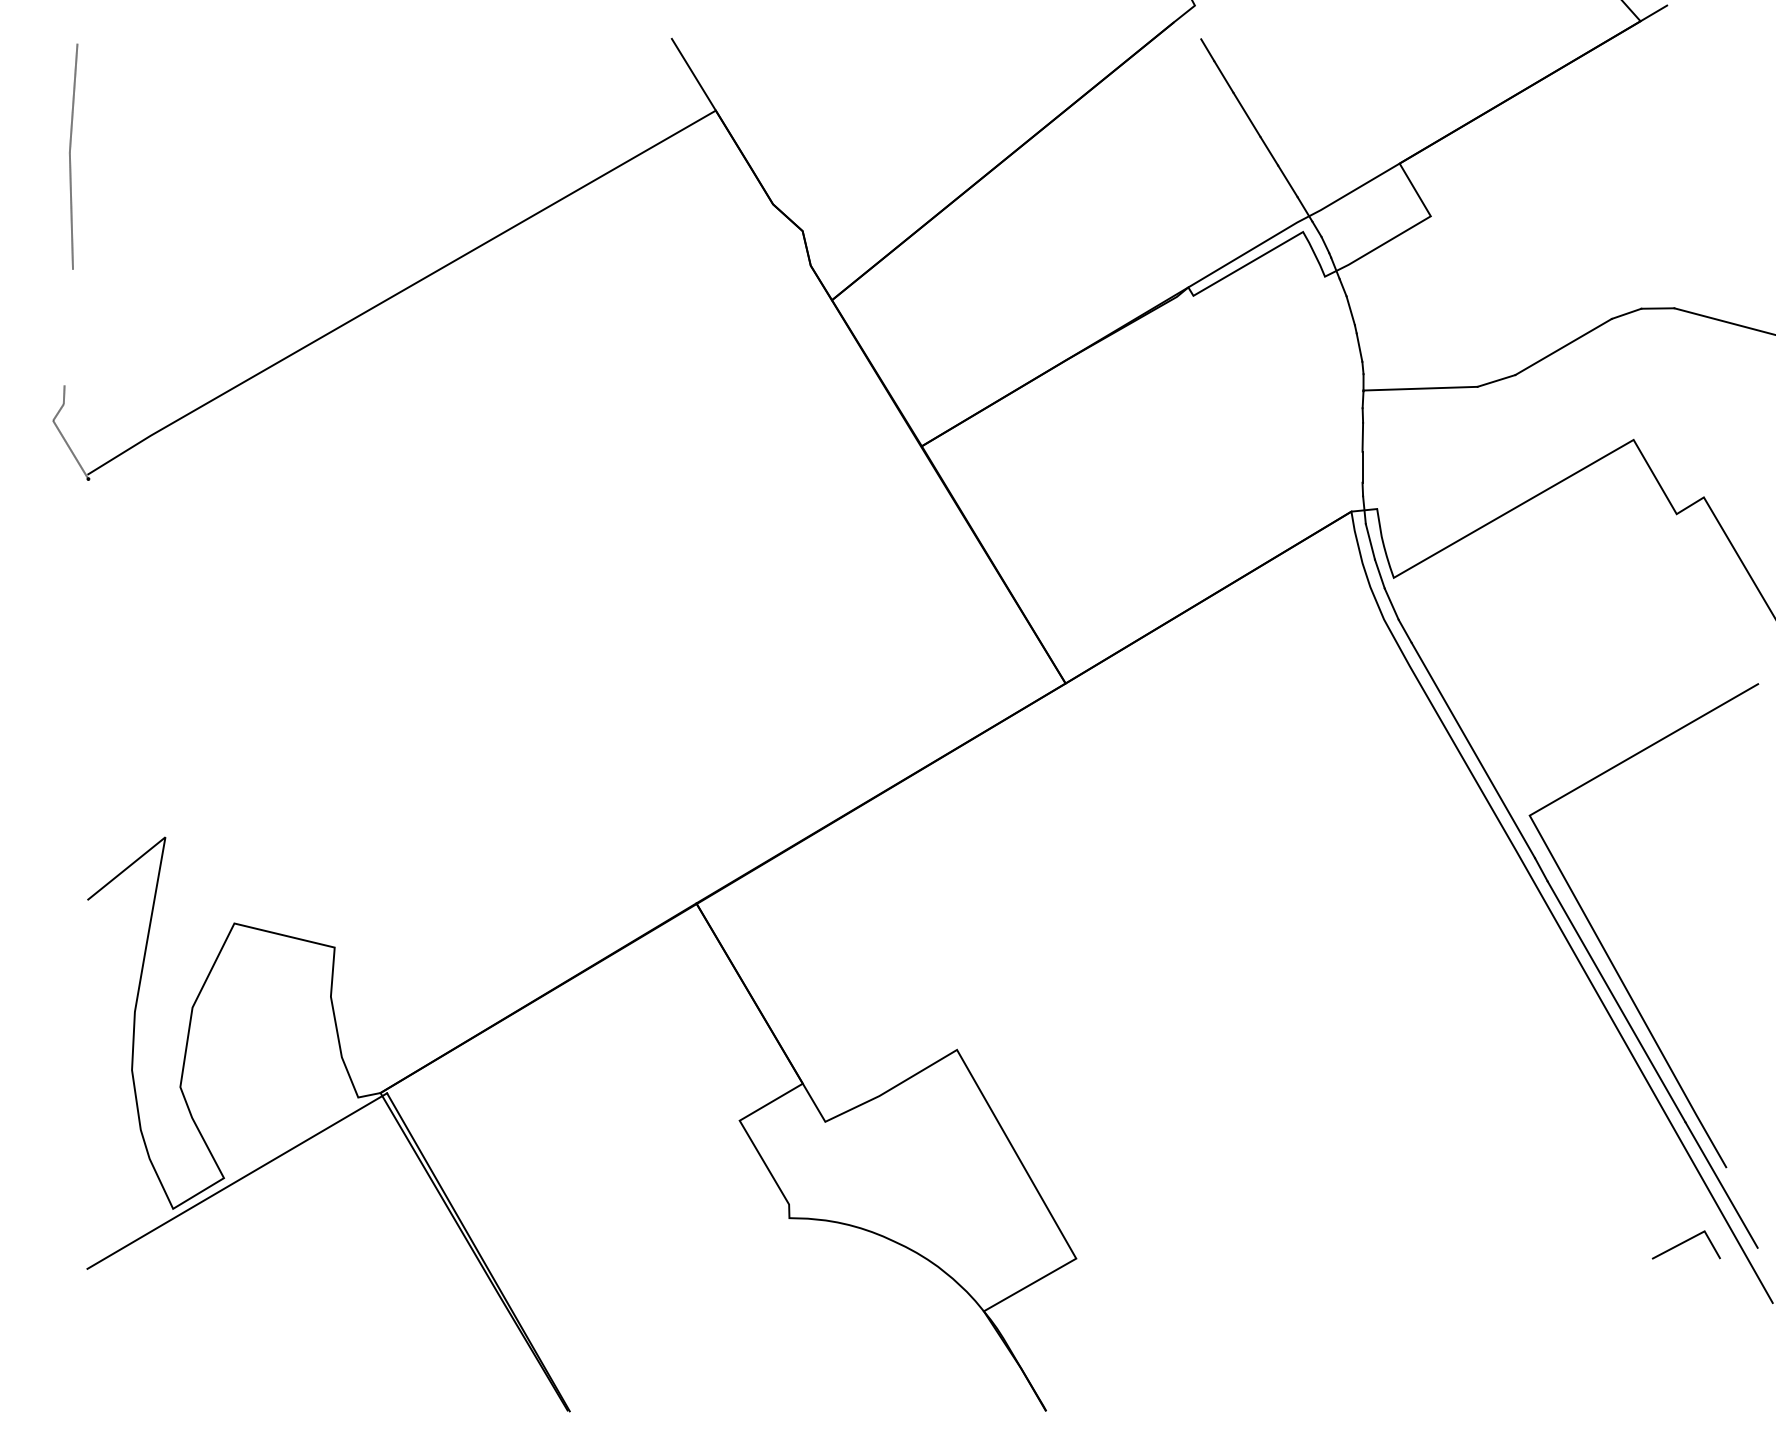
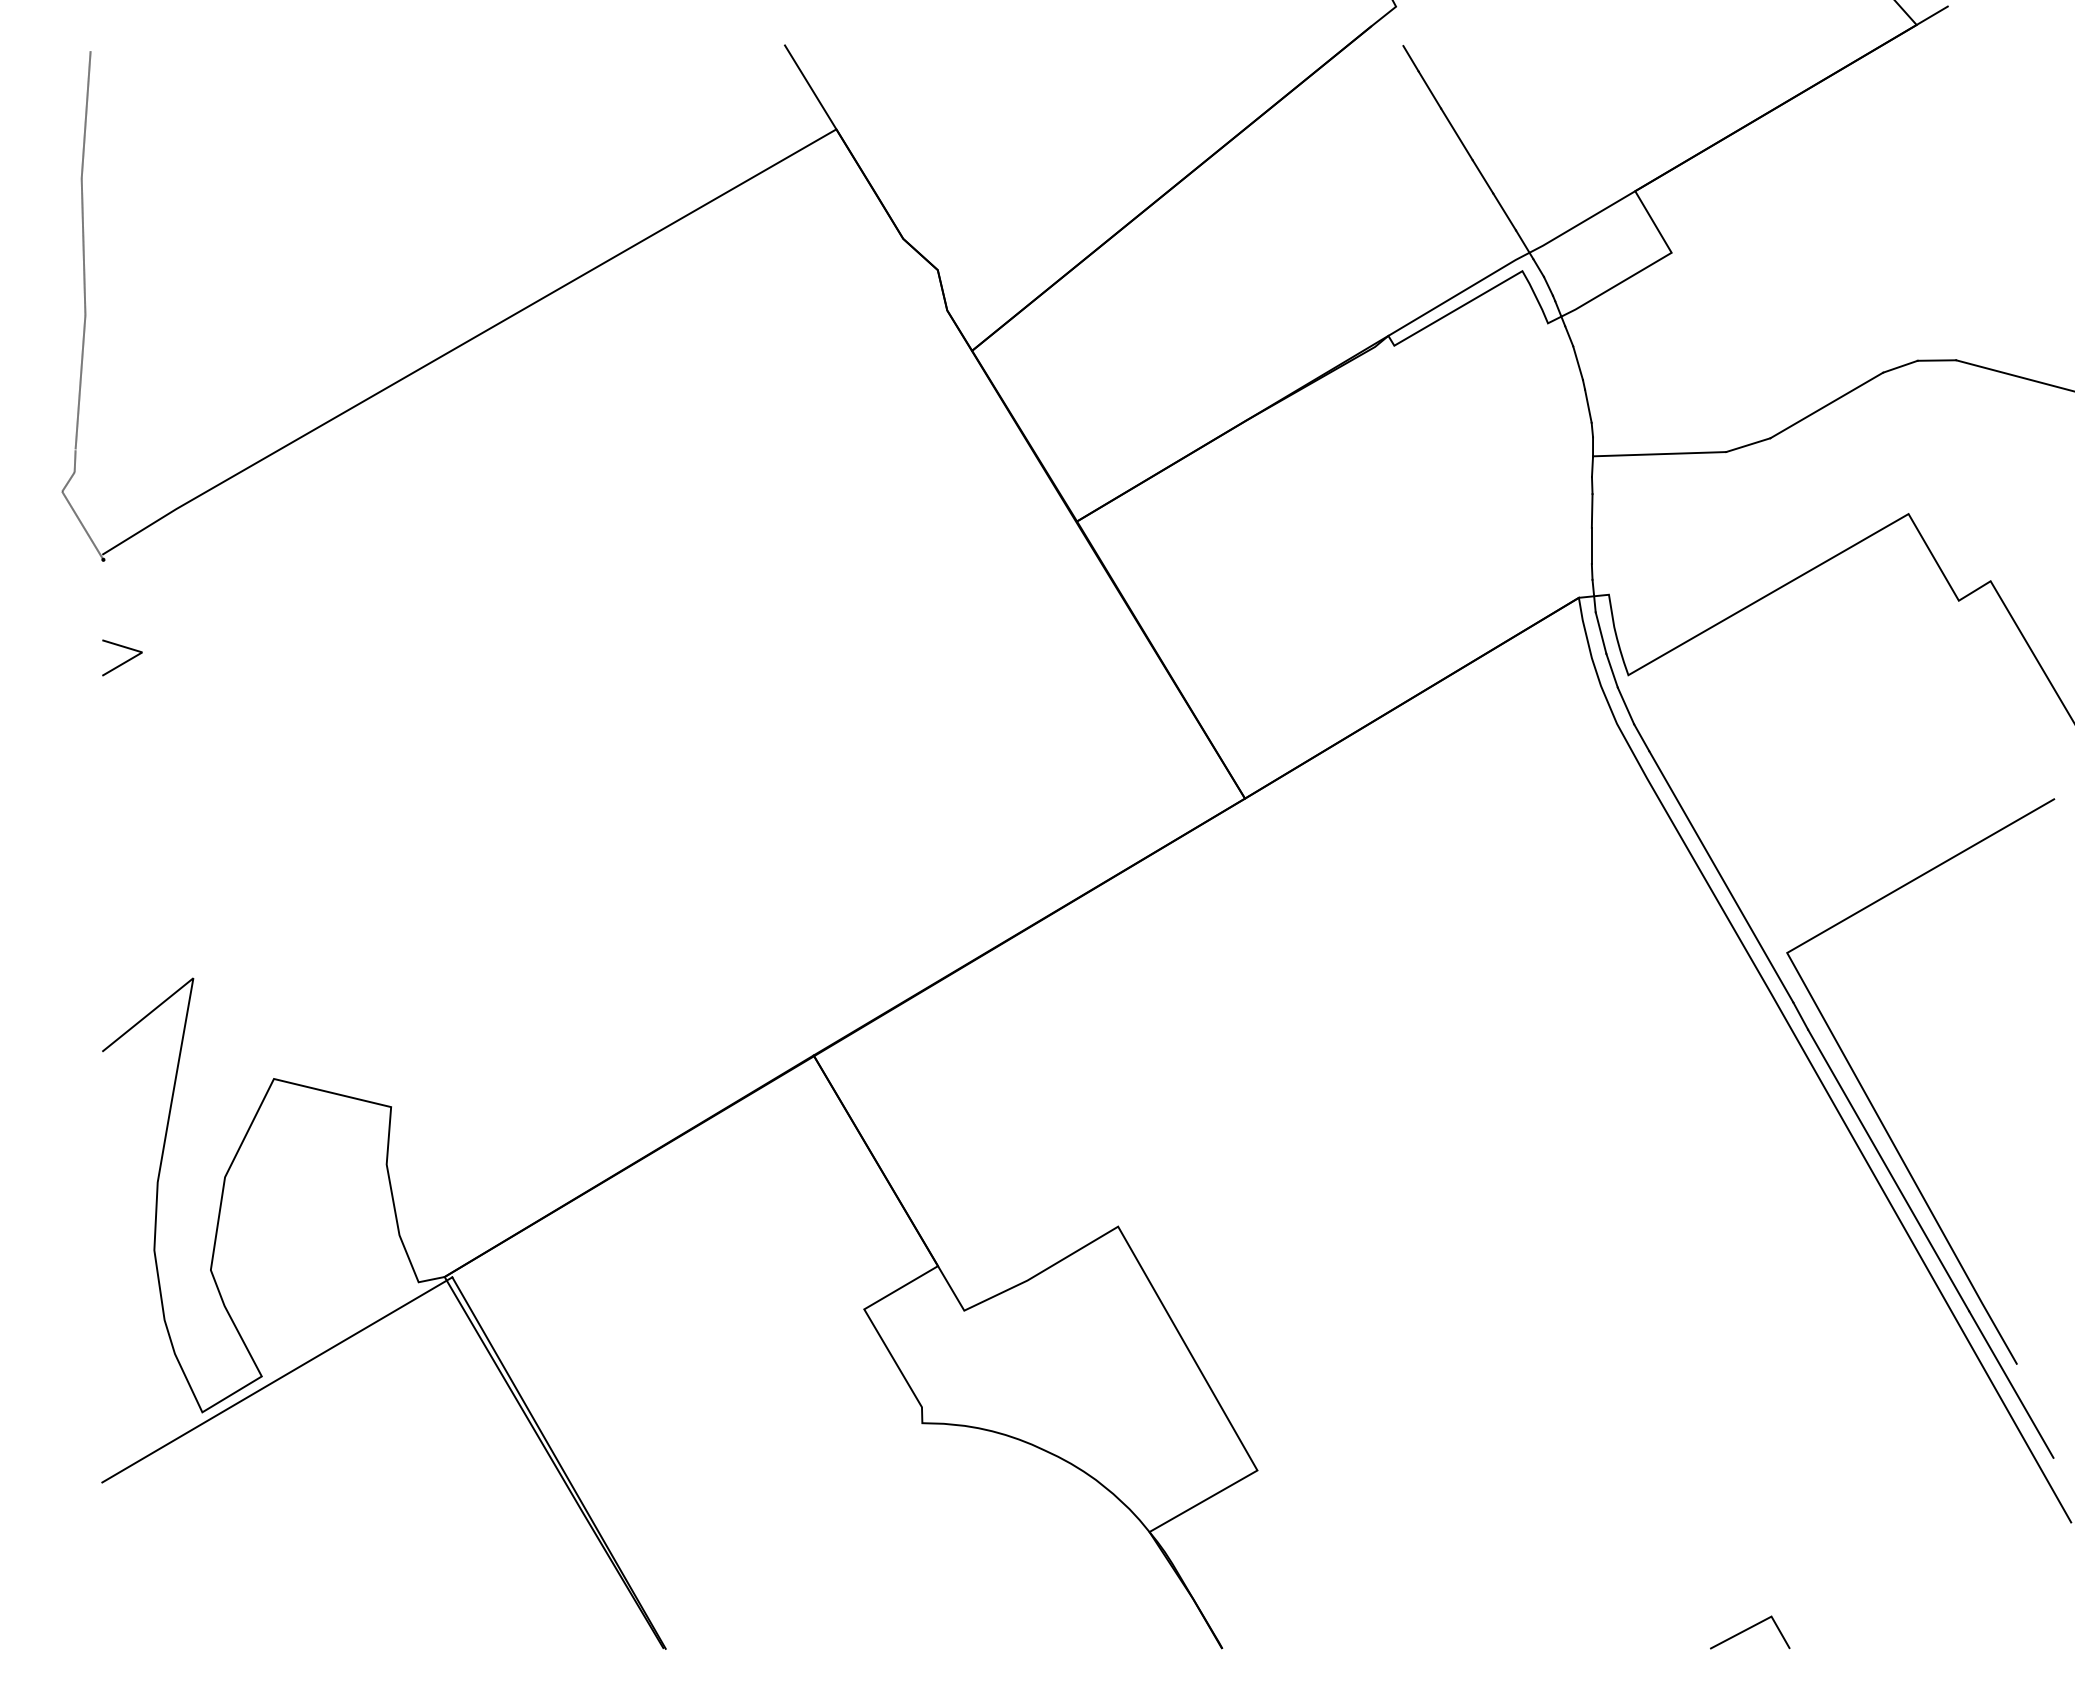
line: (68, 327) -> (80, 382), added
line: (106, 566) -> (124, 661), added
line: (1685, 1242) -> (1749, 1629), moved

